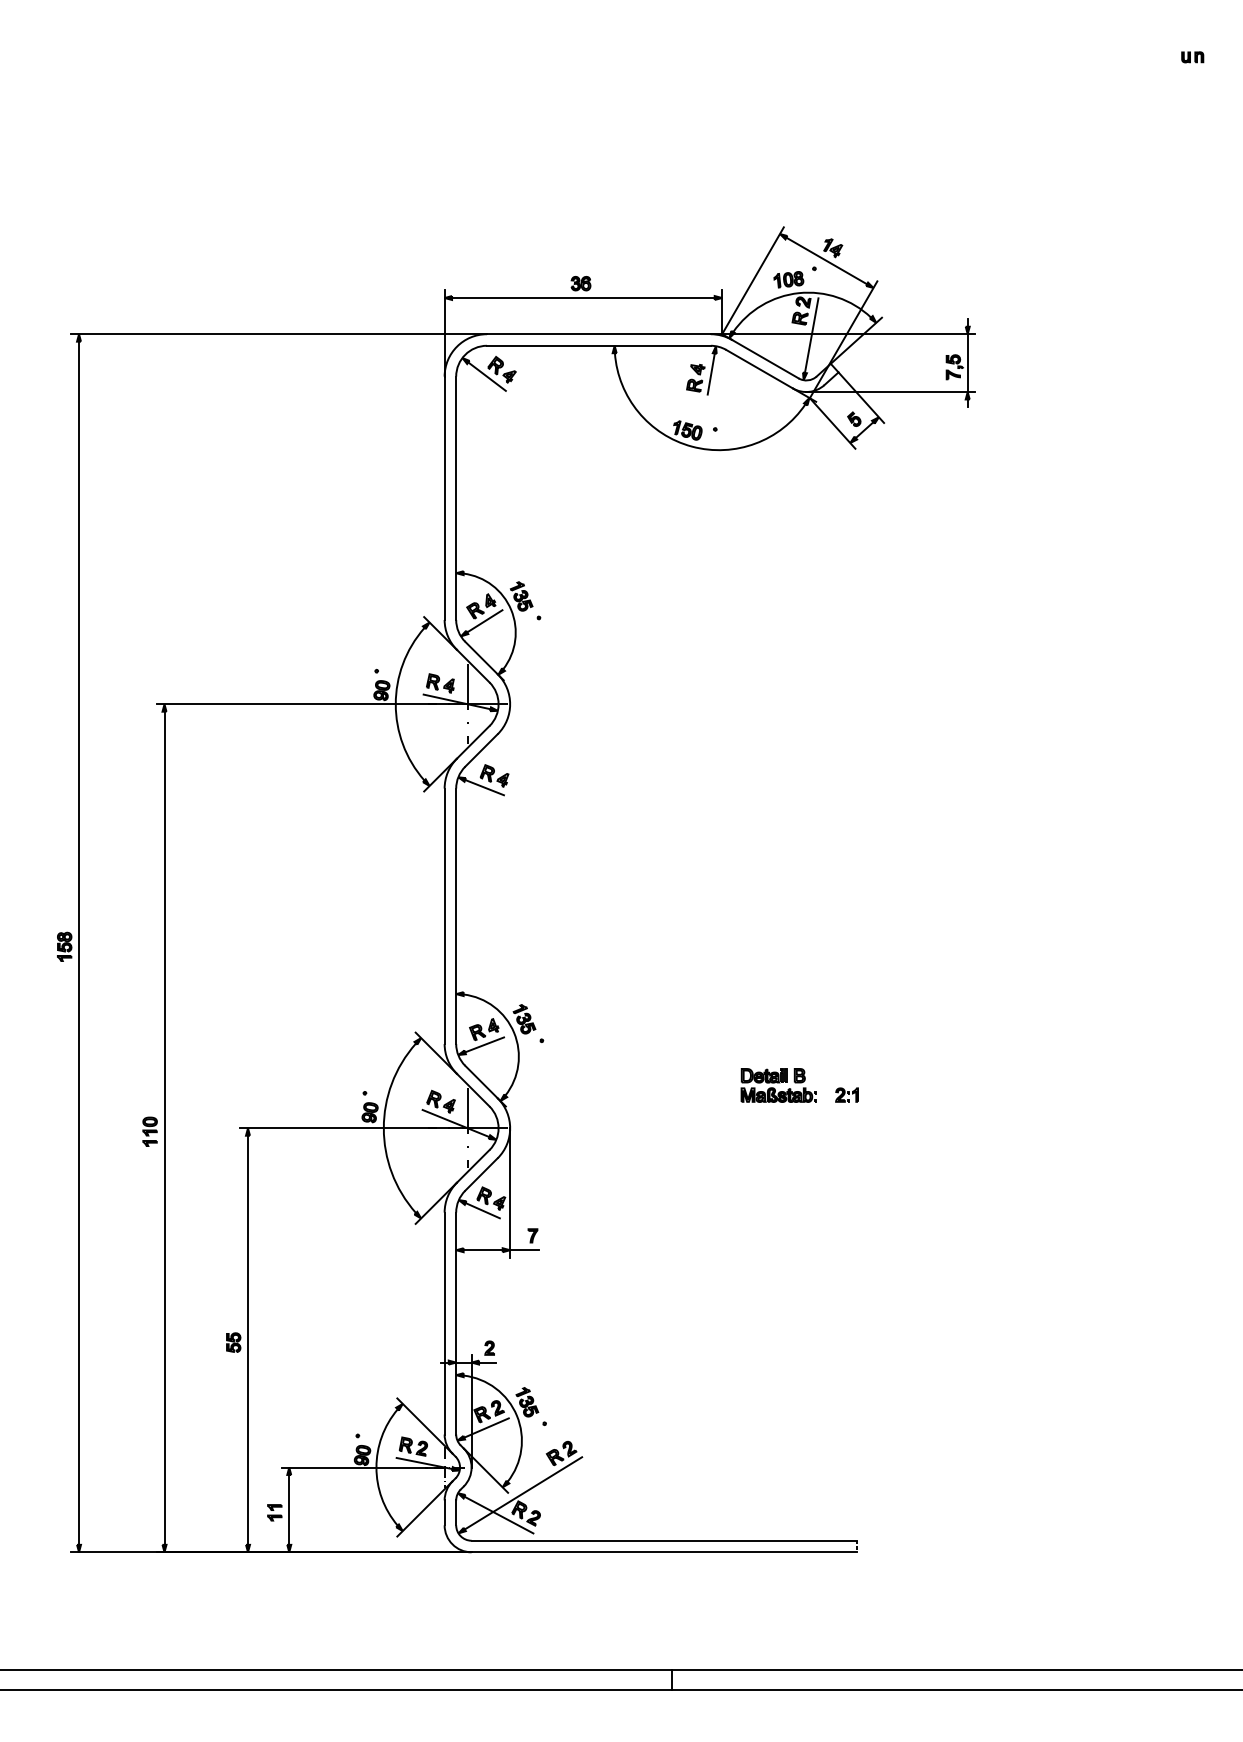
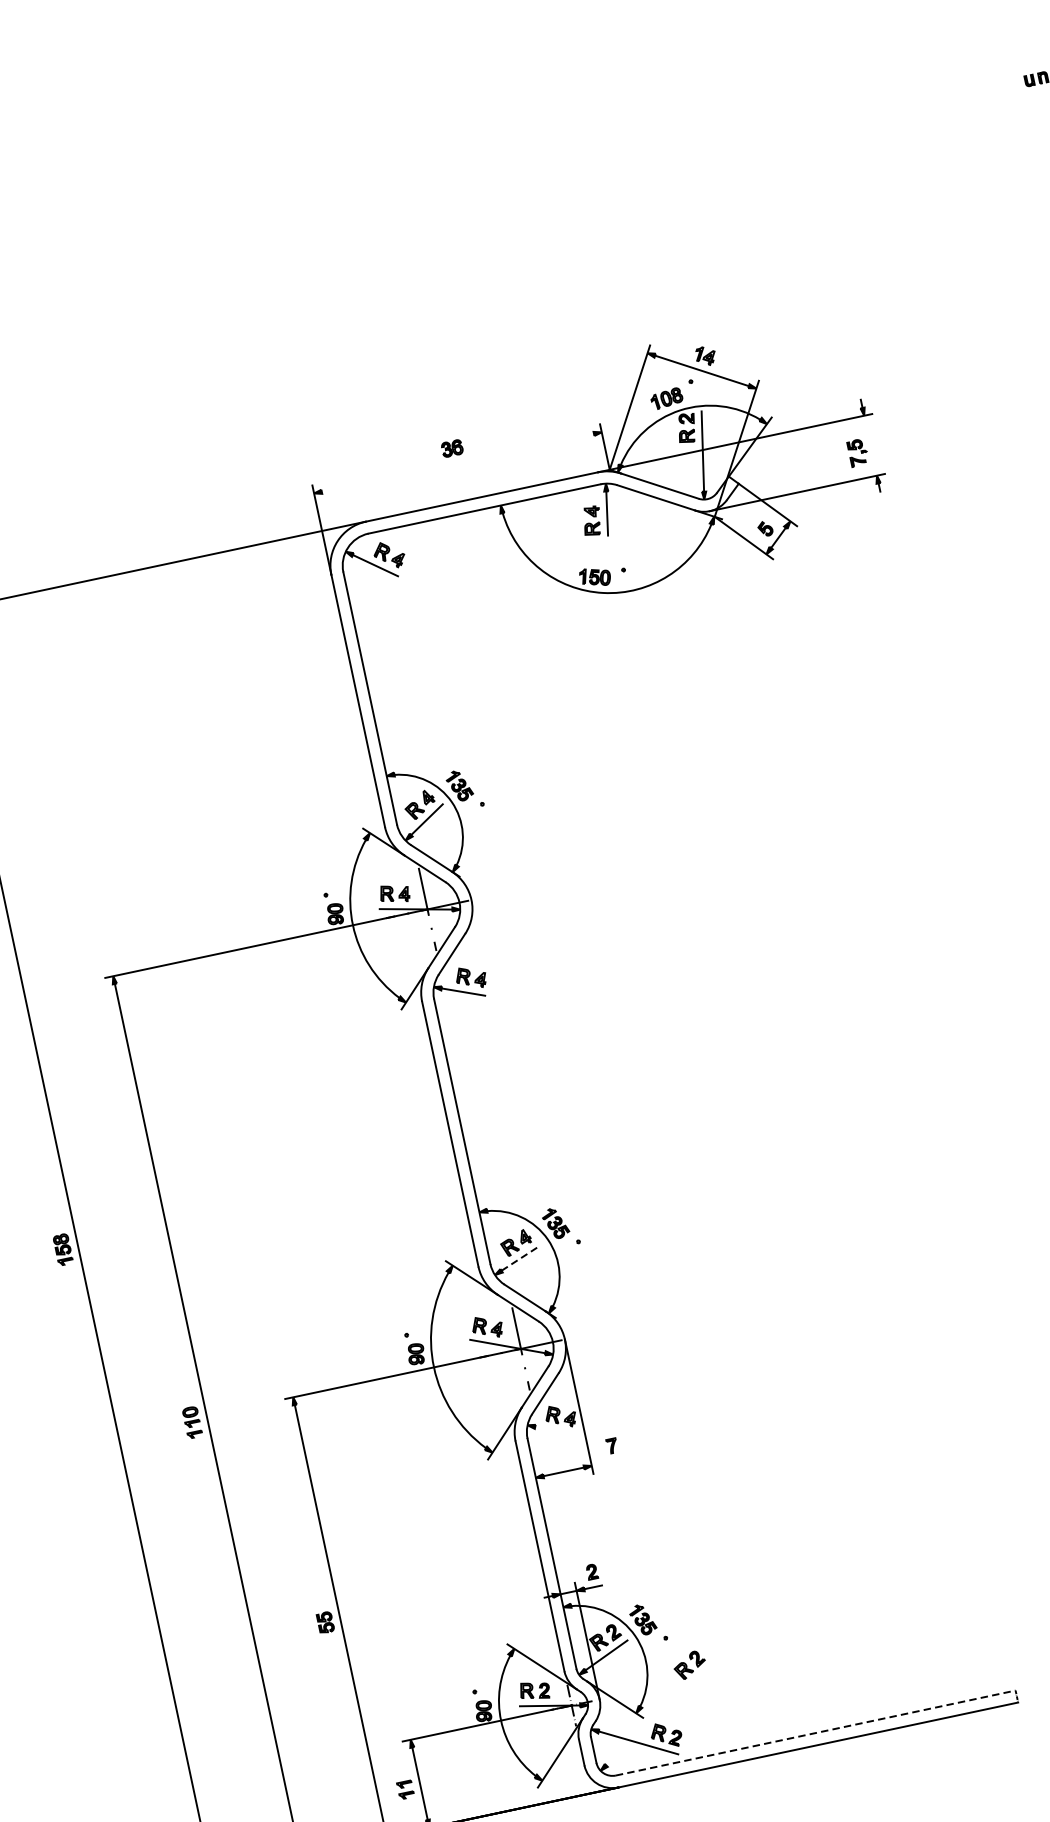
line: (583, 298) -> (458, 463), removed
line: (967, 363) -> (870, 446), removed
line: (484, 1044) -> (519, 1258), solid -> dashed
part: (778, 1085) -> (833, 1236), removed
part: (846, 1094) -> (906, 1230), removed
line: (482, 1210) -> (554, 1430), removed
line: (524, 1250) -> (606, 1463), removed
line: (523, 1493) -> (659, 1715), removed
line: (664, 1540) -> (815, 1732), solid -> dashed

